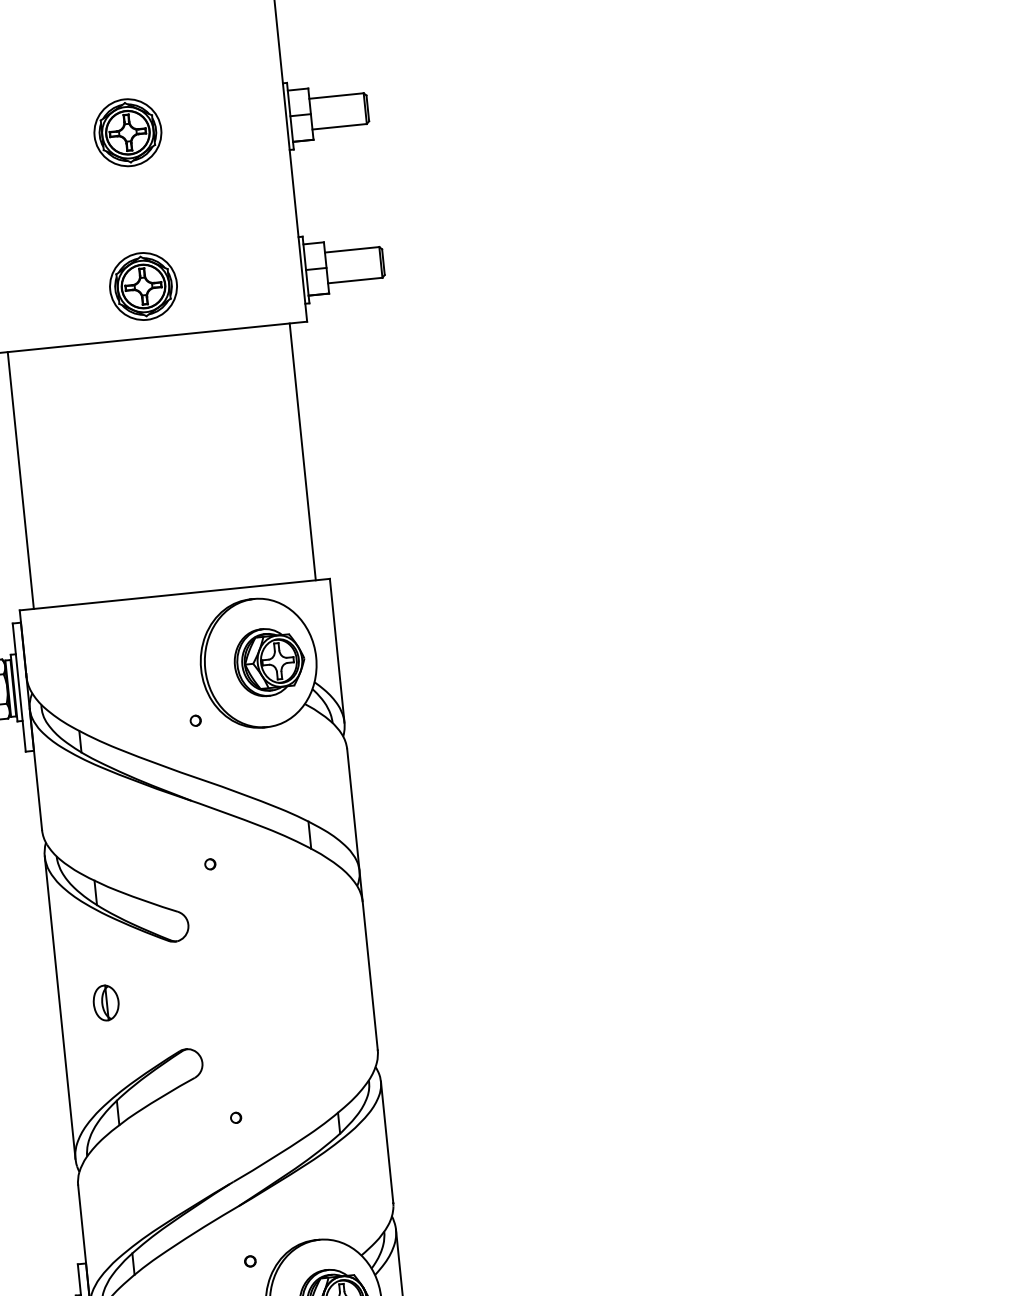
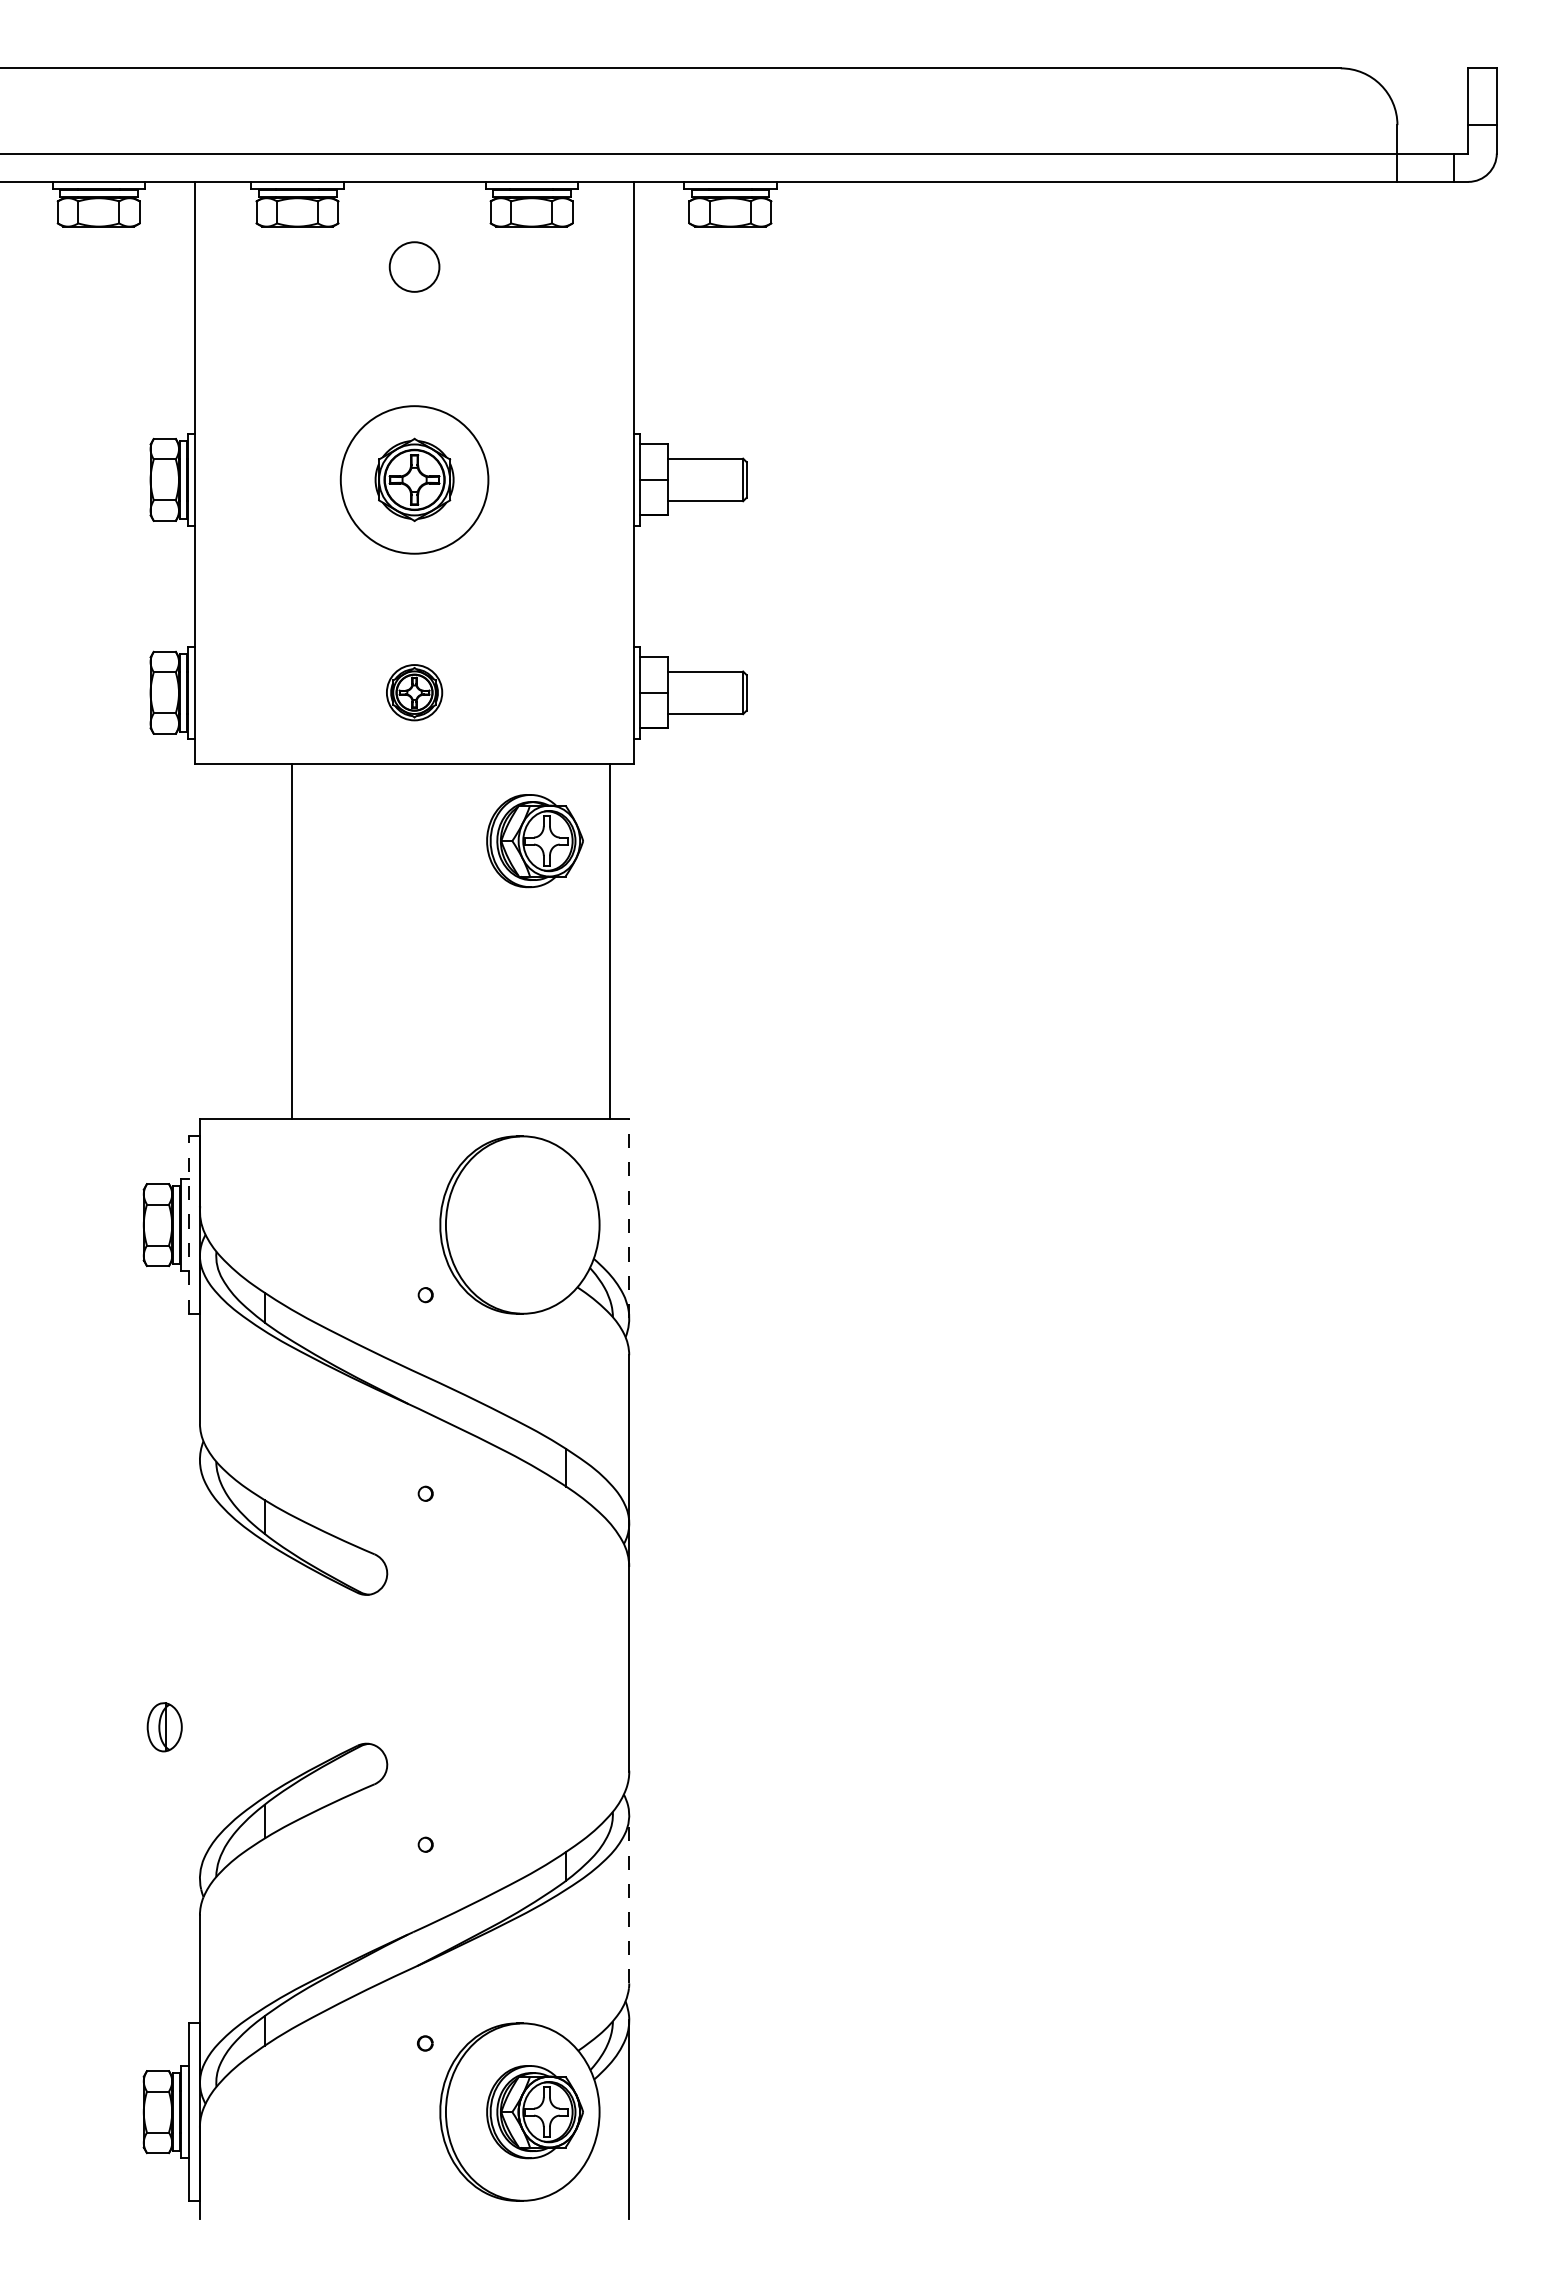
circle: (127, 132) -> (414, 479), size x1.6
part: (143, 286) -> (414, 692), size x0.6
line: (20, 480) -> (292, 941), moved
line: (337, 650) -> (629, 1218), solid -> dashed
part: (269, 662) -> (534, 841), moved
line: (19, 687) -> (188, 1225), solid -> dashed
part: (106, 1003) -> (164, 1727), moved
line: (59, 1007) -> (199, 1669), removed
line: (387, 1141) -> (629, 1898), solid -> dashed

